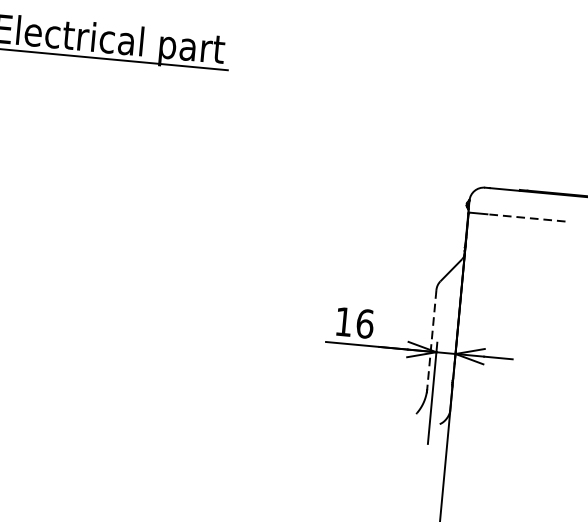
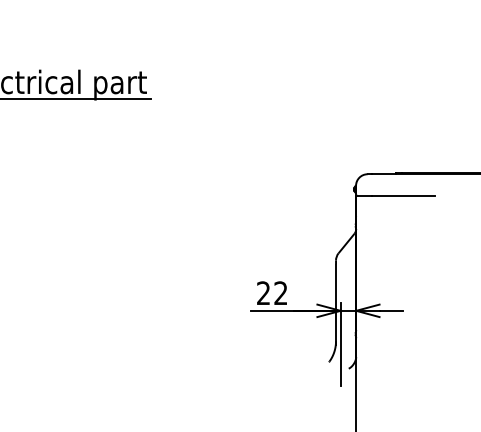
line: (526, 217) -> (403, 195), dashed -> solid
text: (354, 323) -> (272, 293), 16 -> 22
line: (432, 343) -> (336, 304), dashed -> solid

